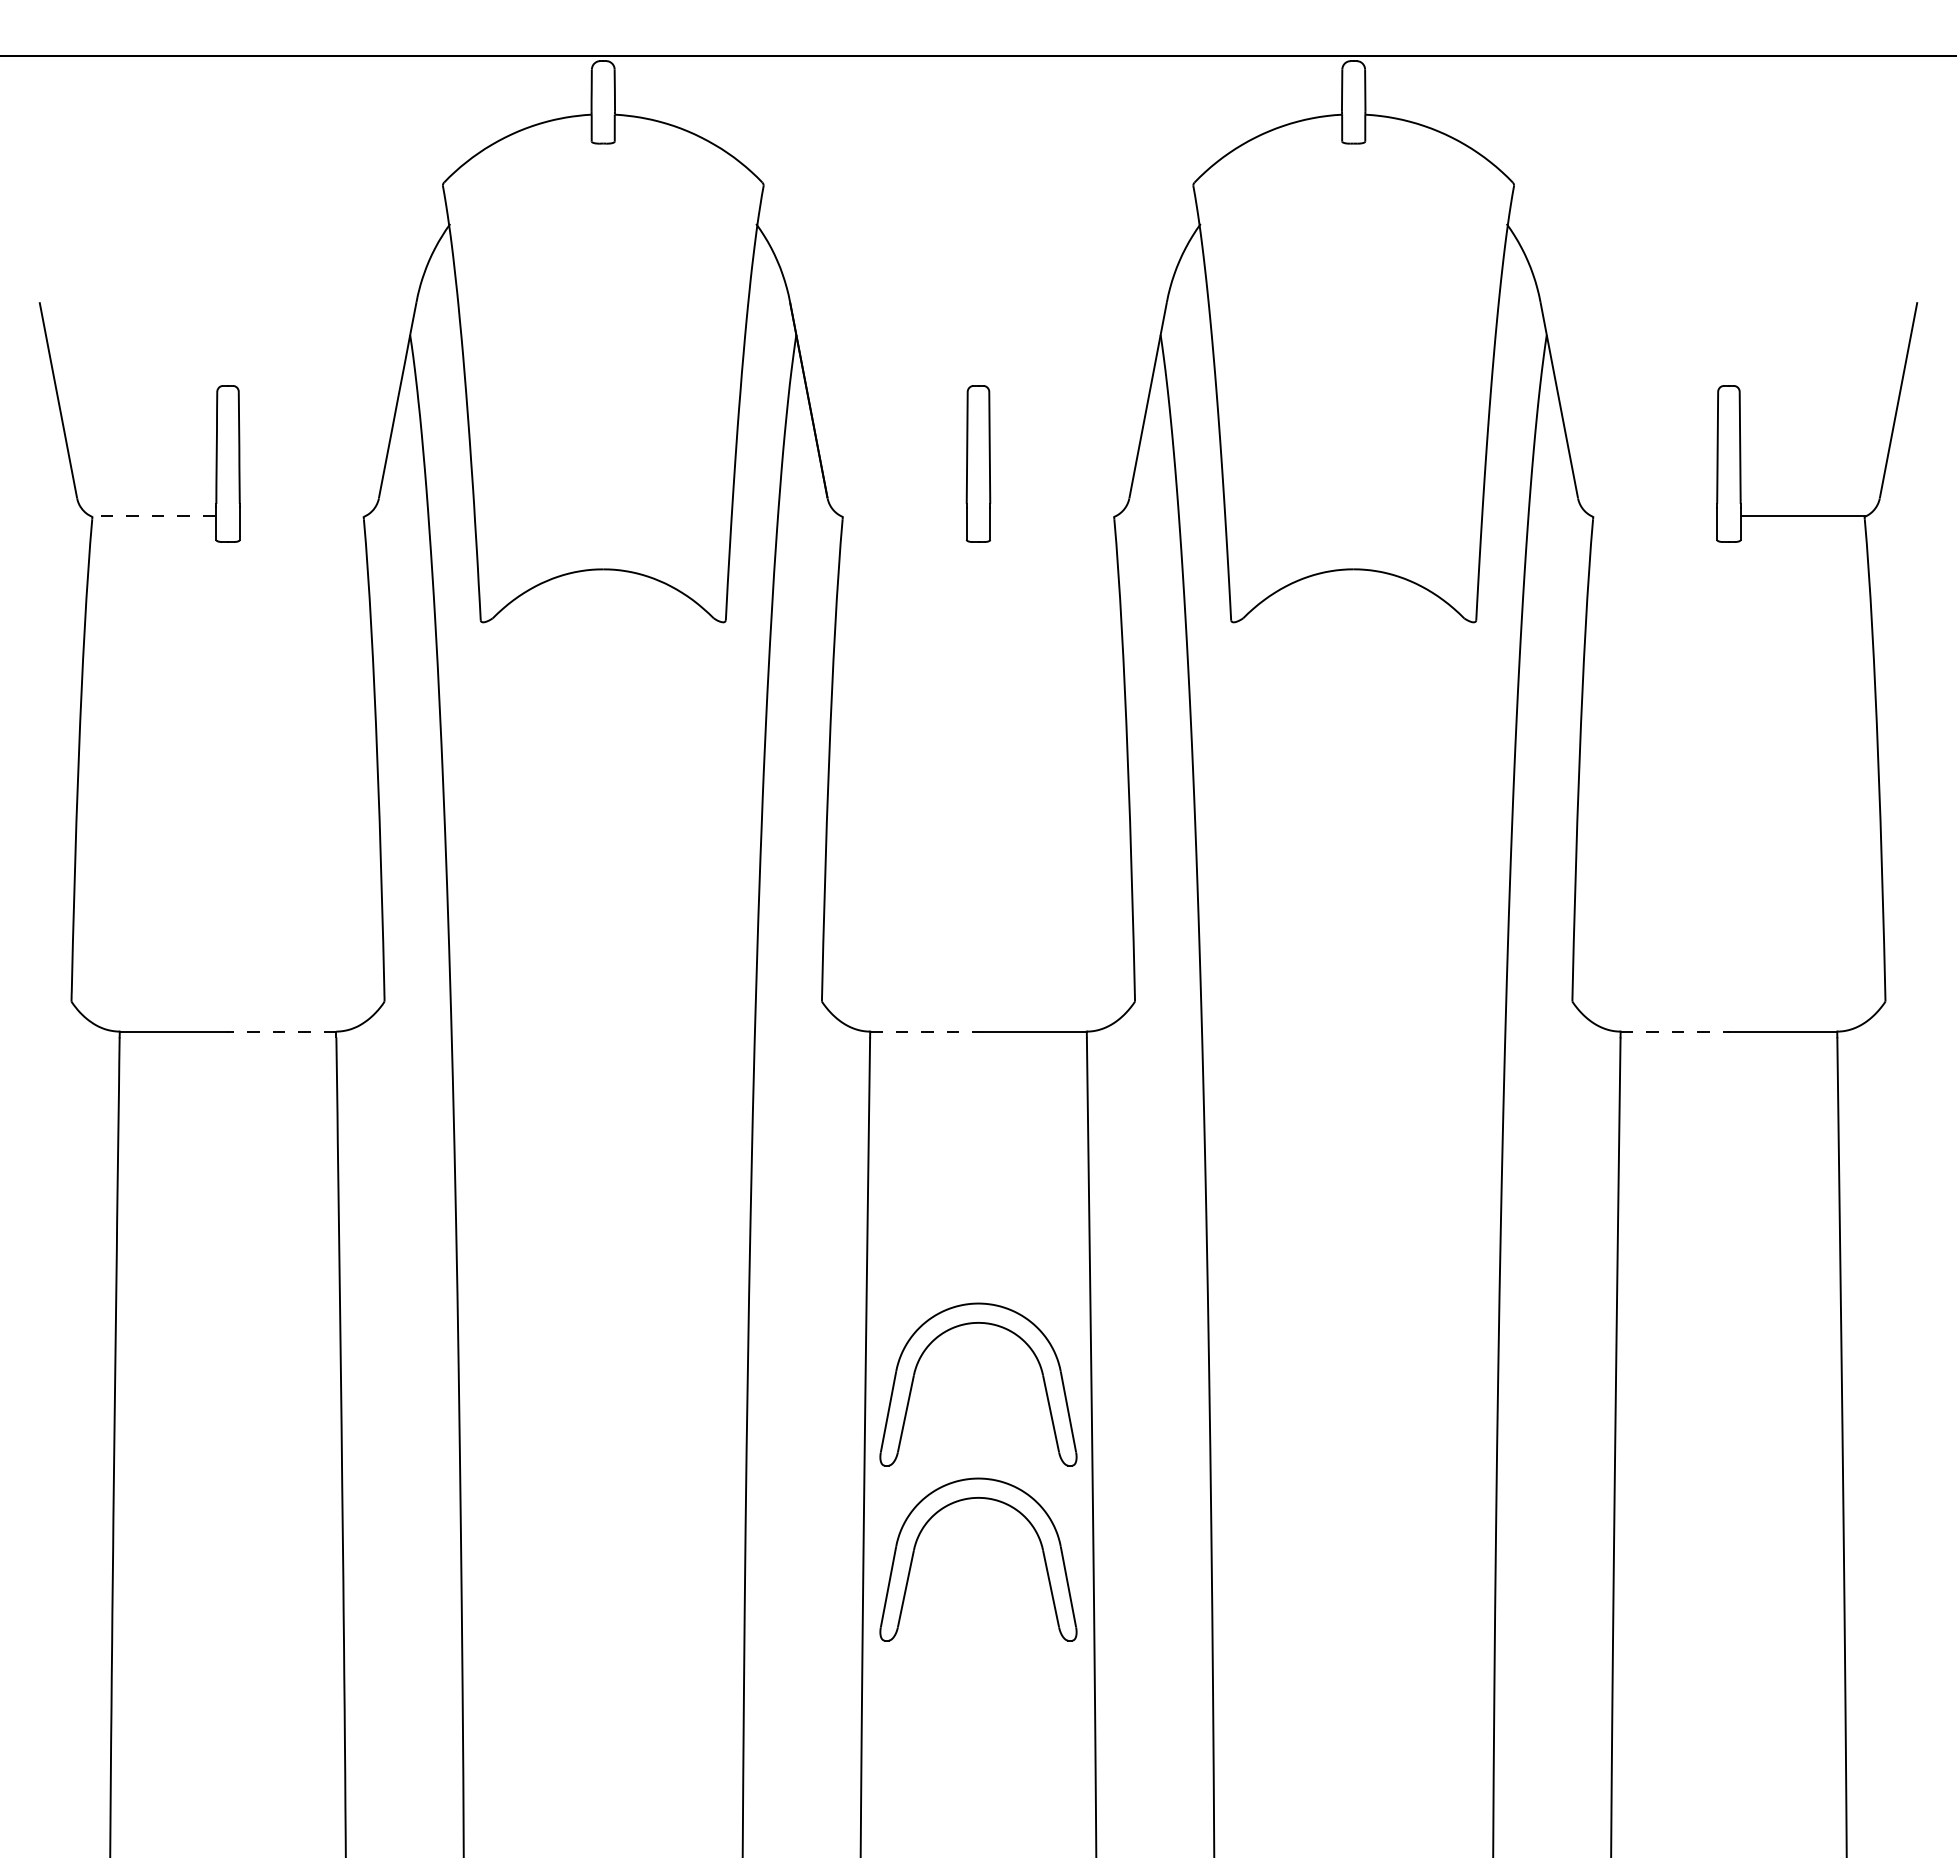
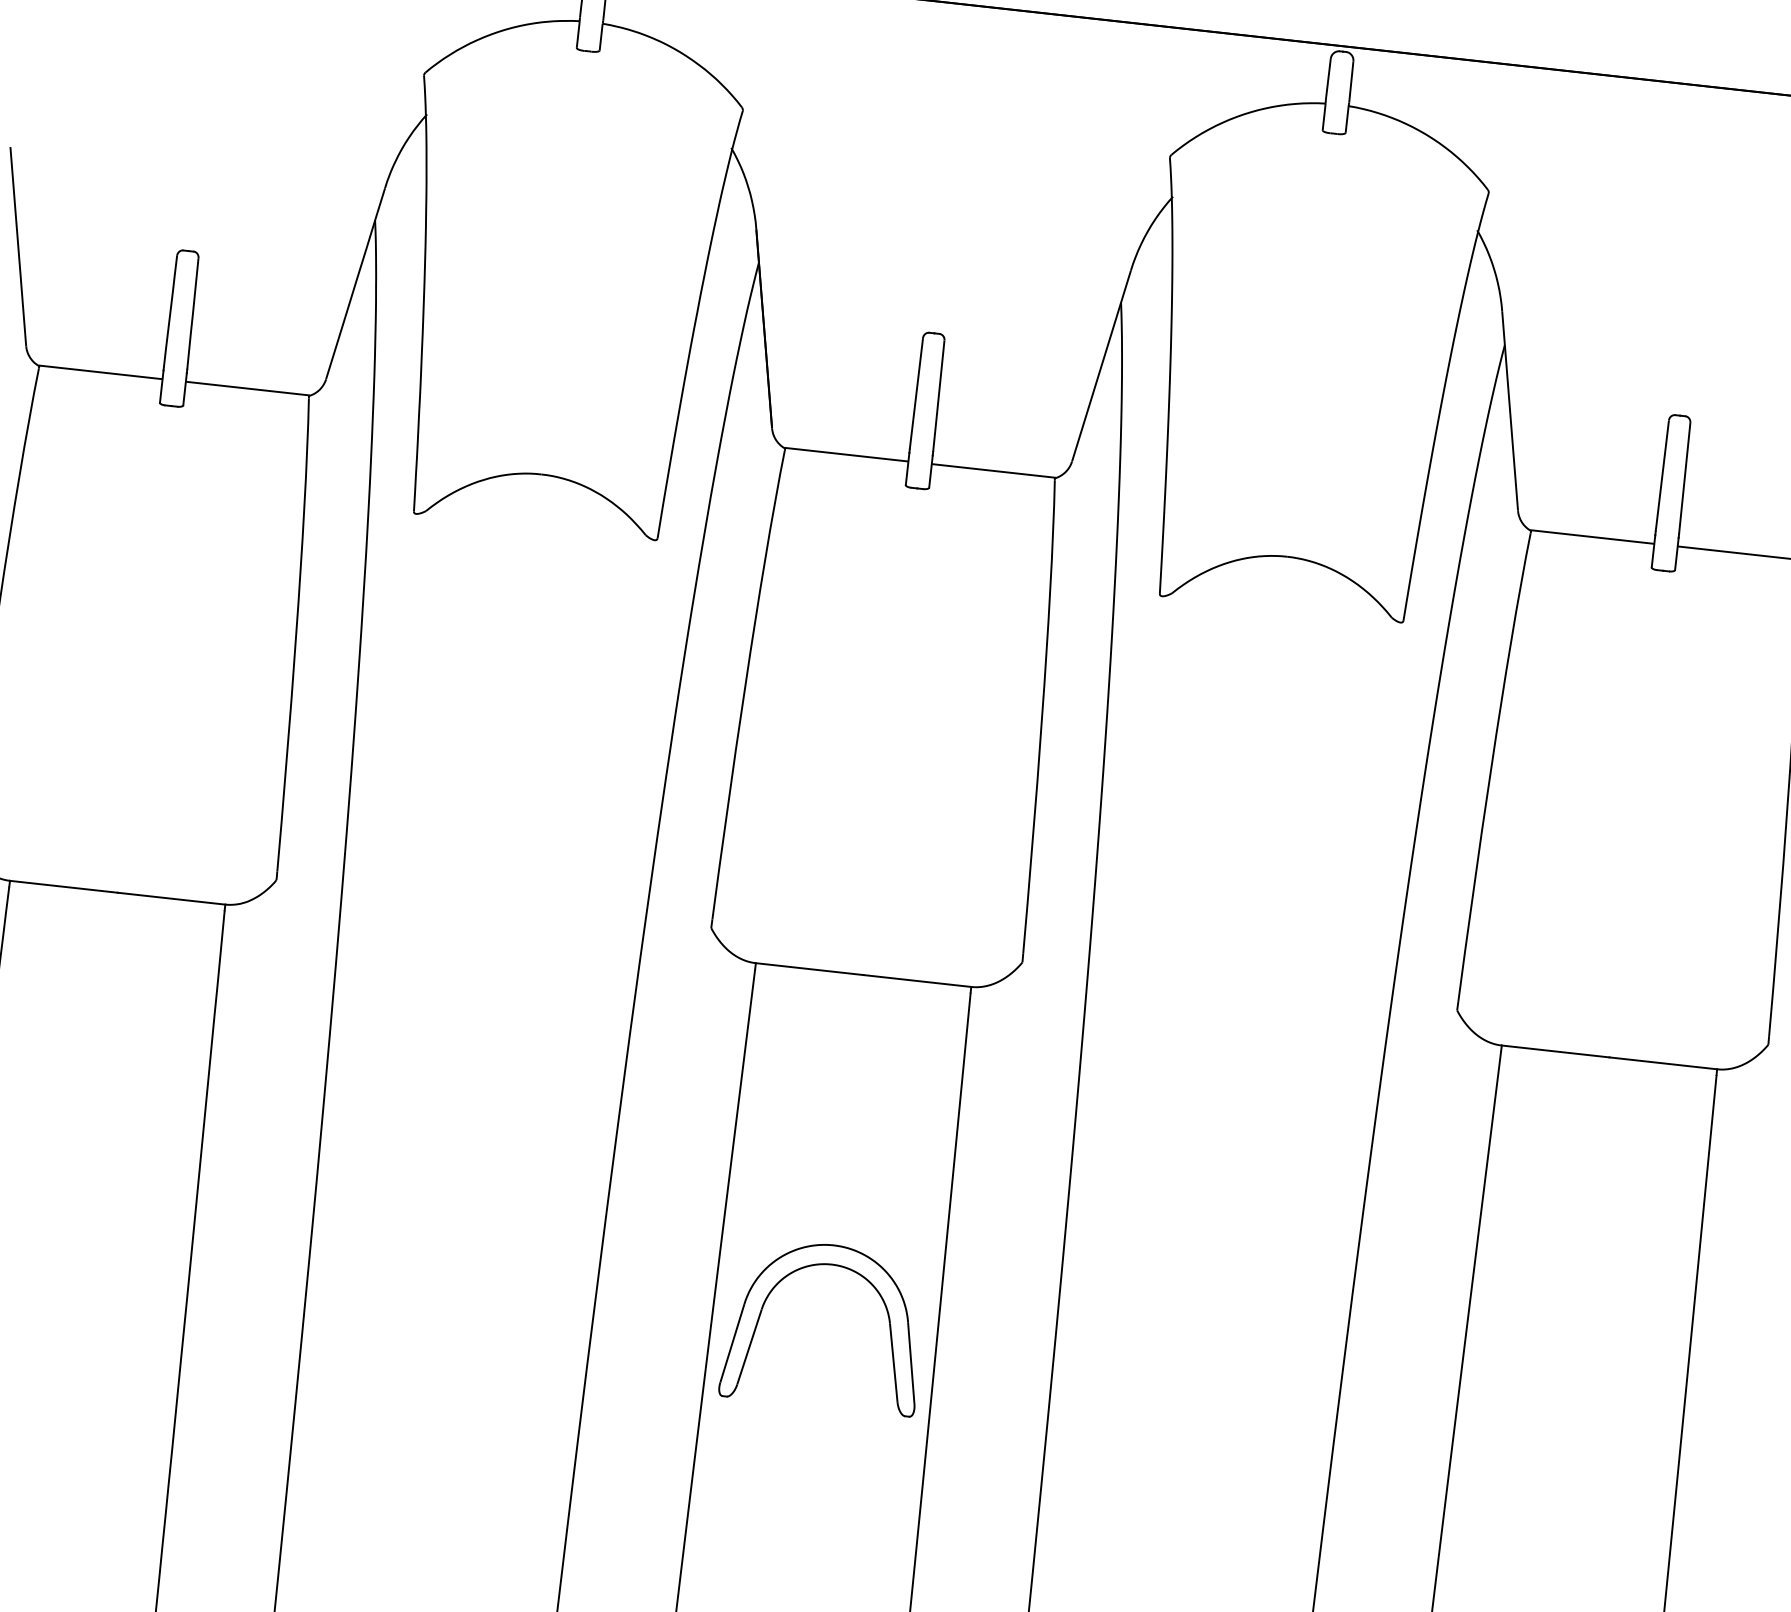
line: (153, 516) -> (100, 372), dashed -> solid
line: (301, 516) -> (247, 388), added
line: (903, 516) -> (845, 454), added
line: (1052, 516) -> (993, 471), added
line: (1654, 516) -> (1592, 537), added
line: (281, 1031) -> (170, 898), dashed -> solid
line: (924, 1031) -> (809, 969), dashed -> solid
line: (1675, 1031) -> (1556, 1051), dashed -> solid
part: (971, 1499) -> (805, 1439), removed

